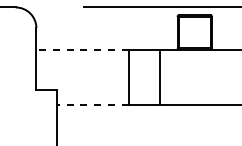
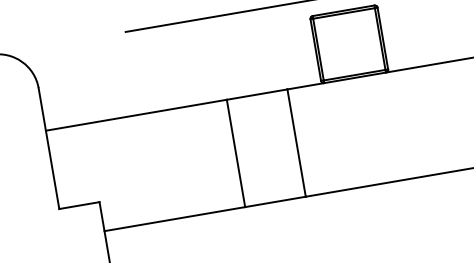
line: (82, 49) -> (135, 114), dashed -> solid
line: (92, 104) -> (173, 218), dashed -> solid

